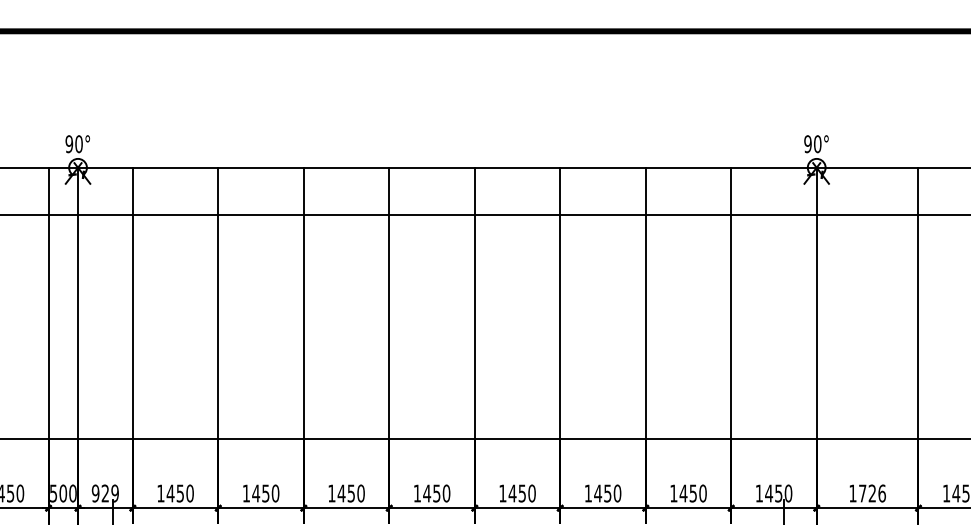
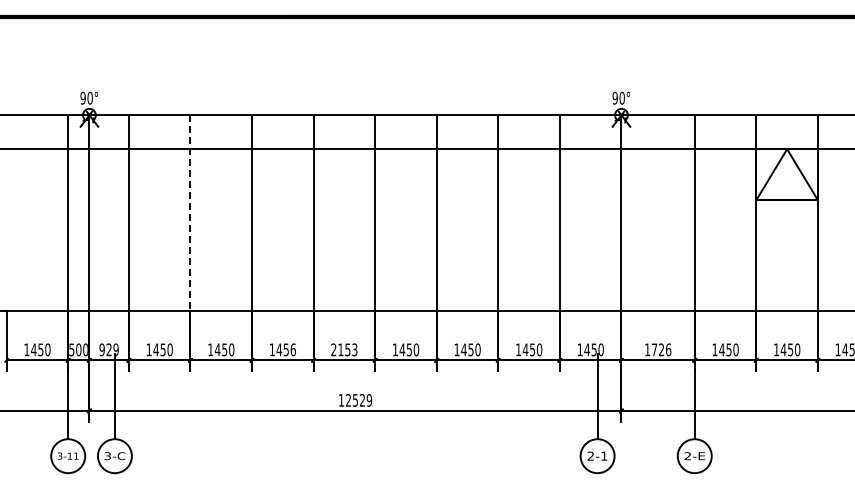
line: (218, 302) -> (190, 212), solid -> dashed
text: (361, 493) -> (293, 349), 1450 -> 1456
text: (432, 493) -> (344, 349), 1450 -> 2153

